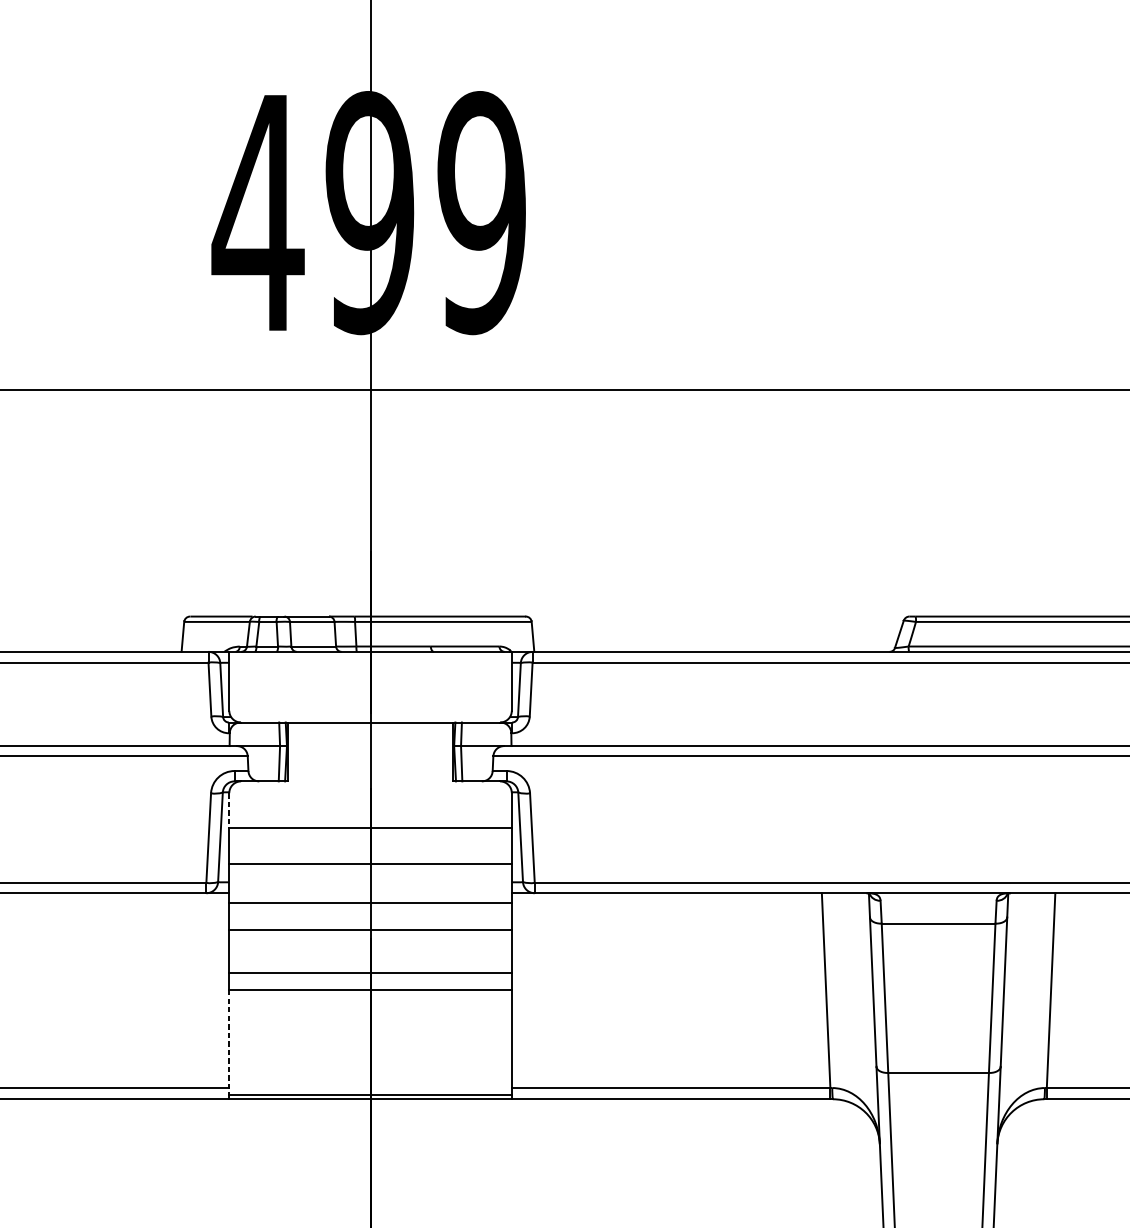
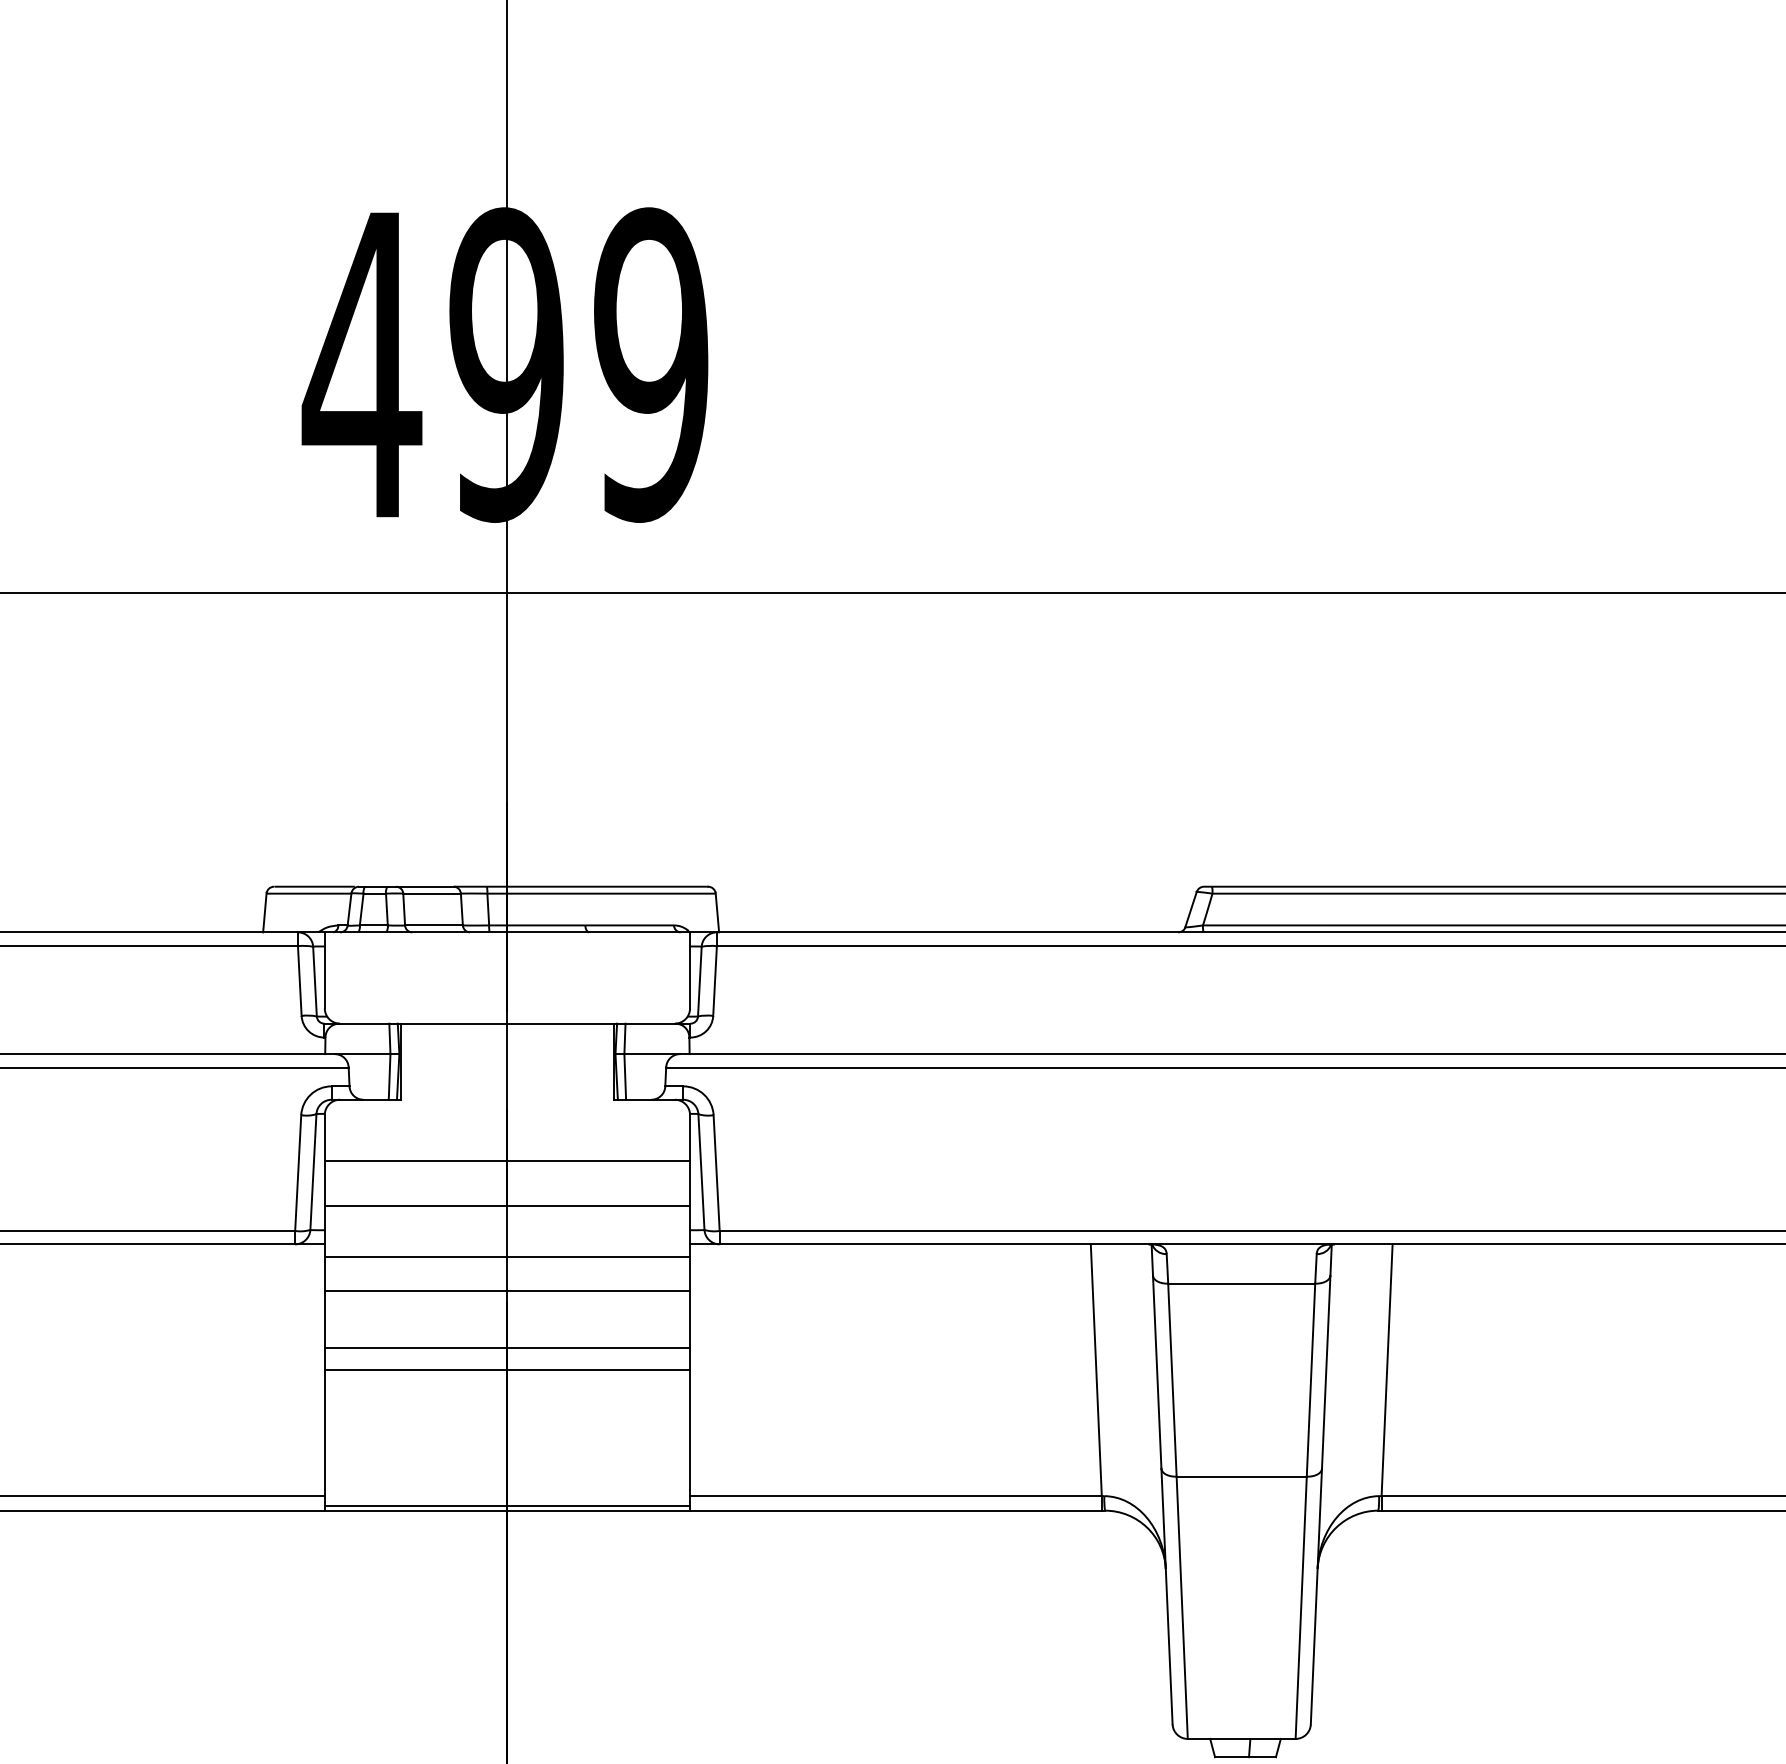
line: (229, 810) -> (324, 1137), dashed -> solid
line: (229, 1043) -> (324, 1438), dashed -> solid

